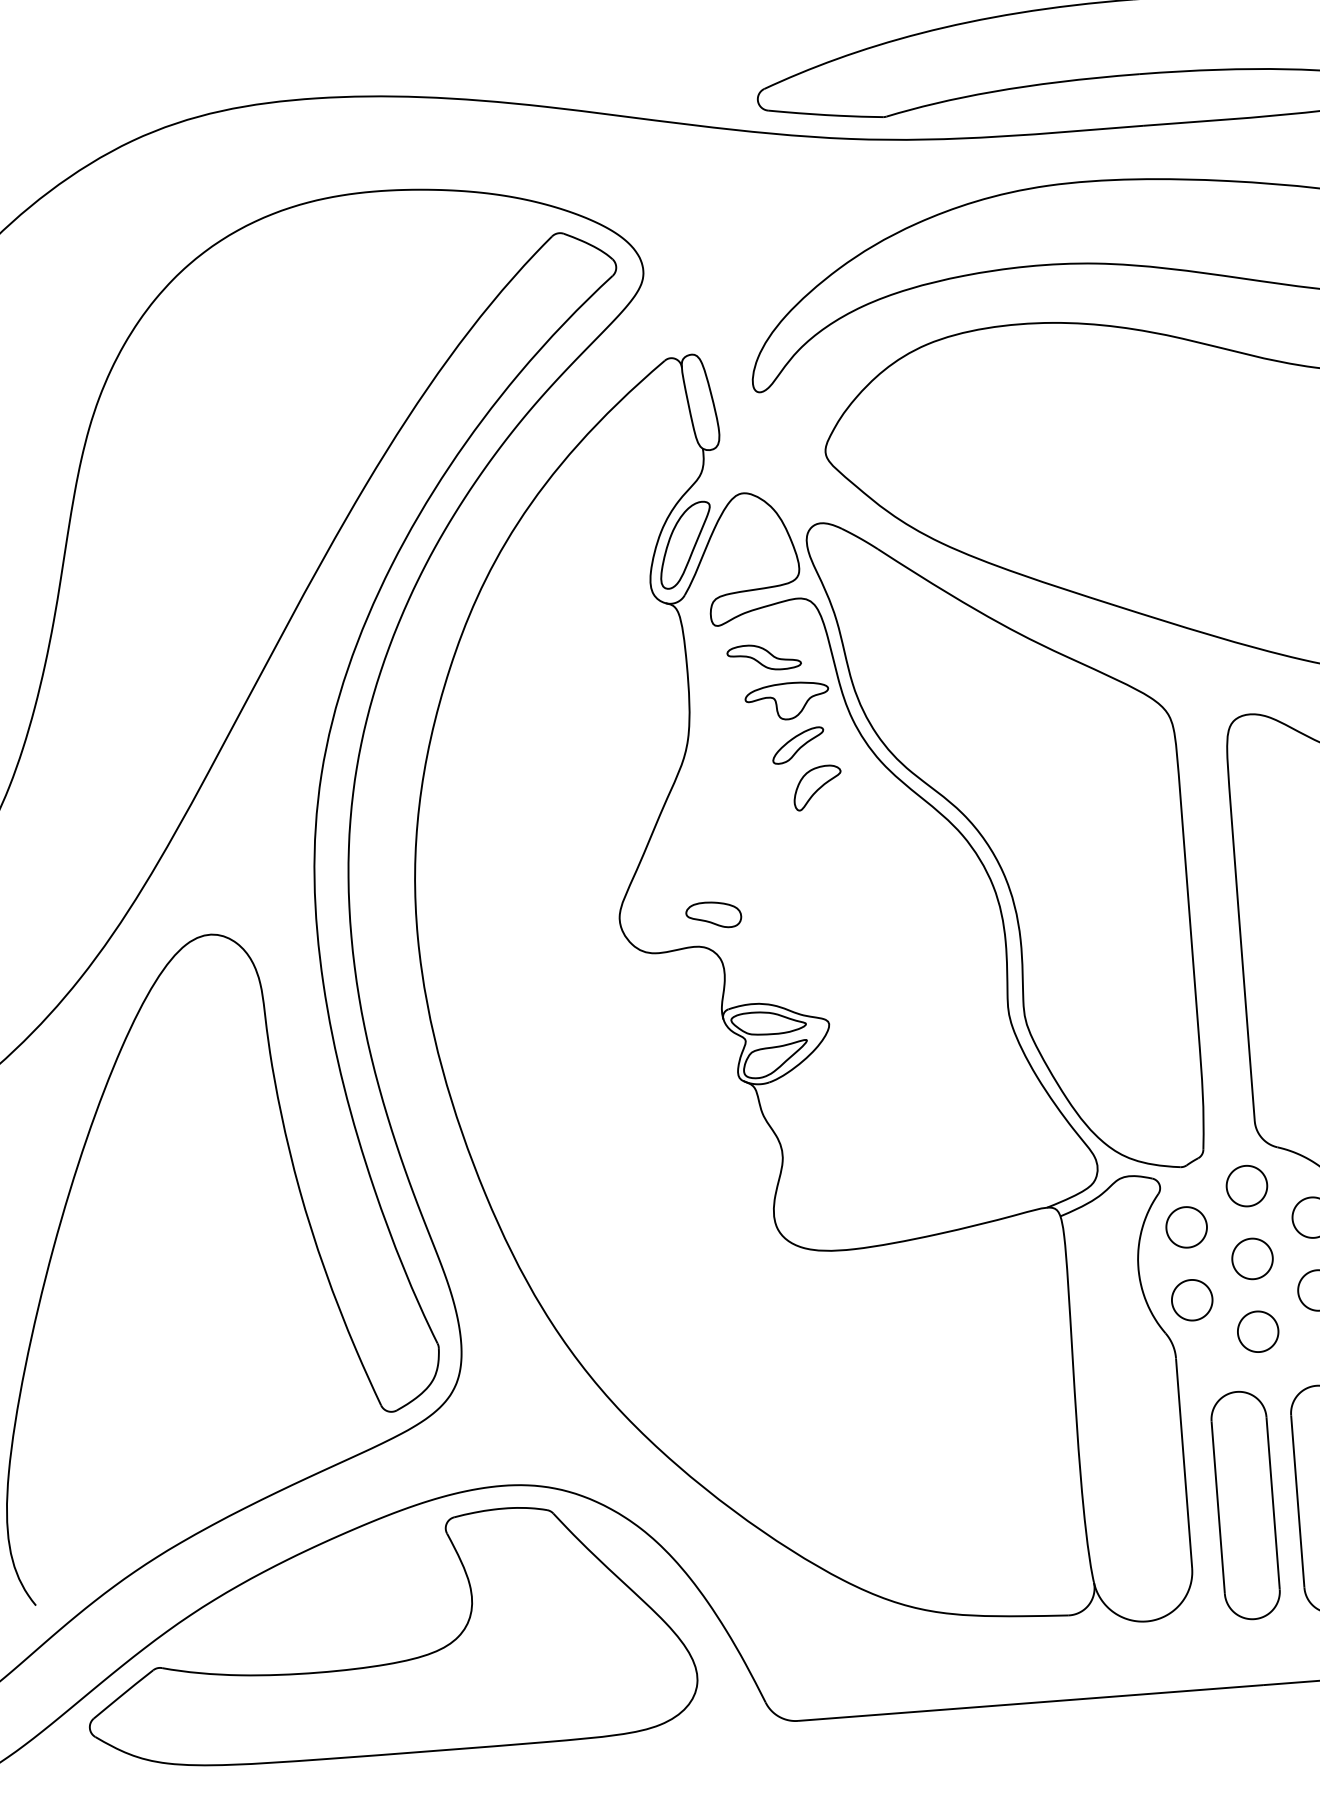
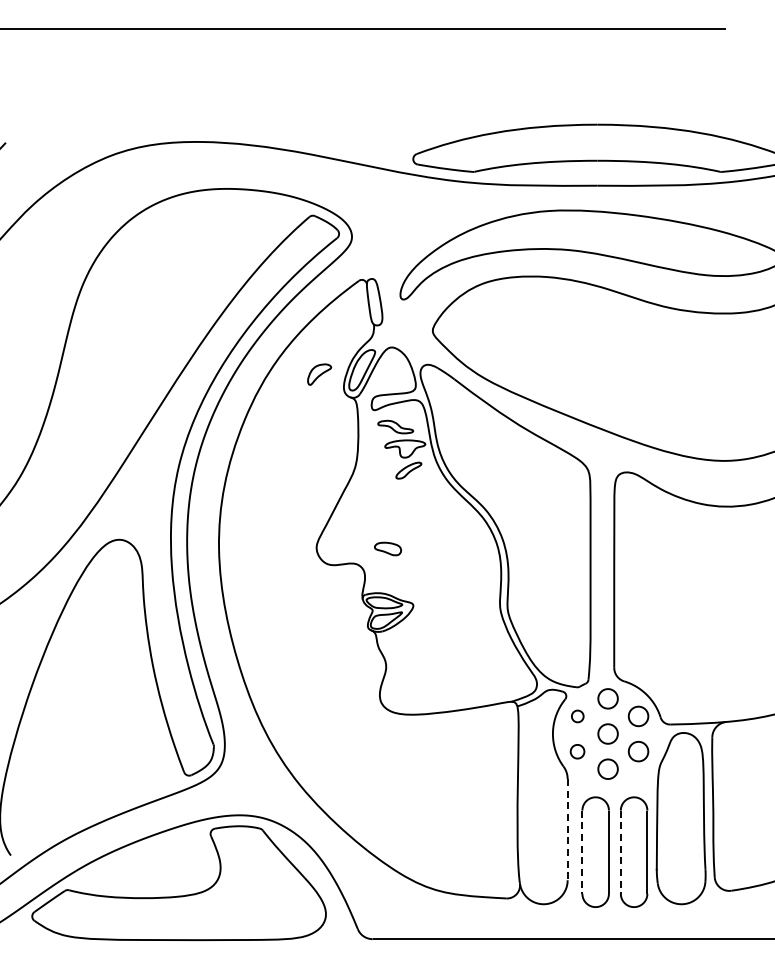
part: (817, 787) -> (319, 374), moved
part: (712, 914) -> (387, 548), moved
part: (1186, 1227) -> (577, 716), size x0.6
part: (1192, 1299) -> (577, 751), size x0.7
line: (1183, 1462) -> (567, 829), solid -> dashed
line: (1297, 1502) -> (620, 852), solid -> dashed
line: (1218, 1508) -> (582, 852), solid -> dashed

